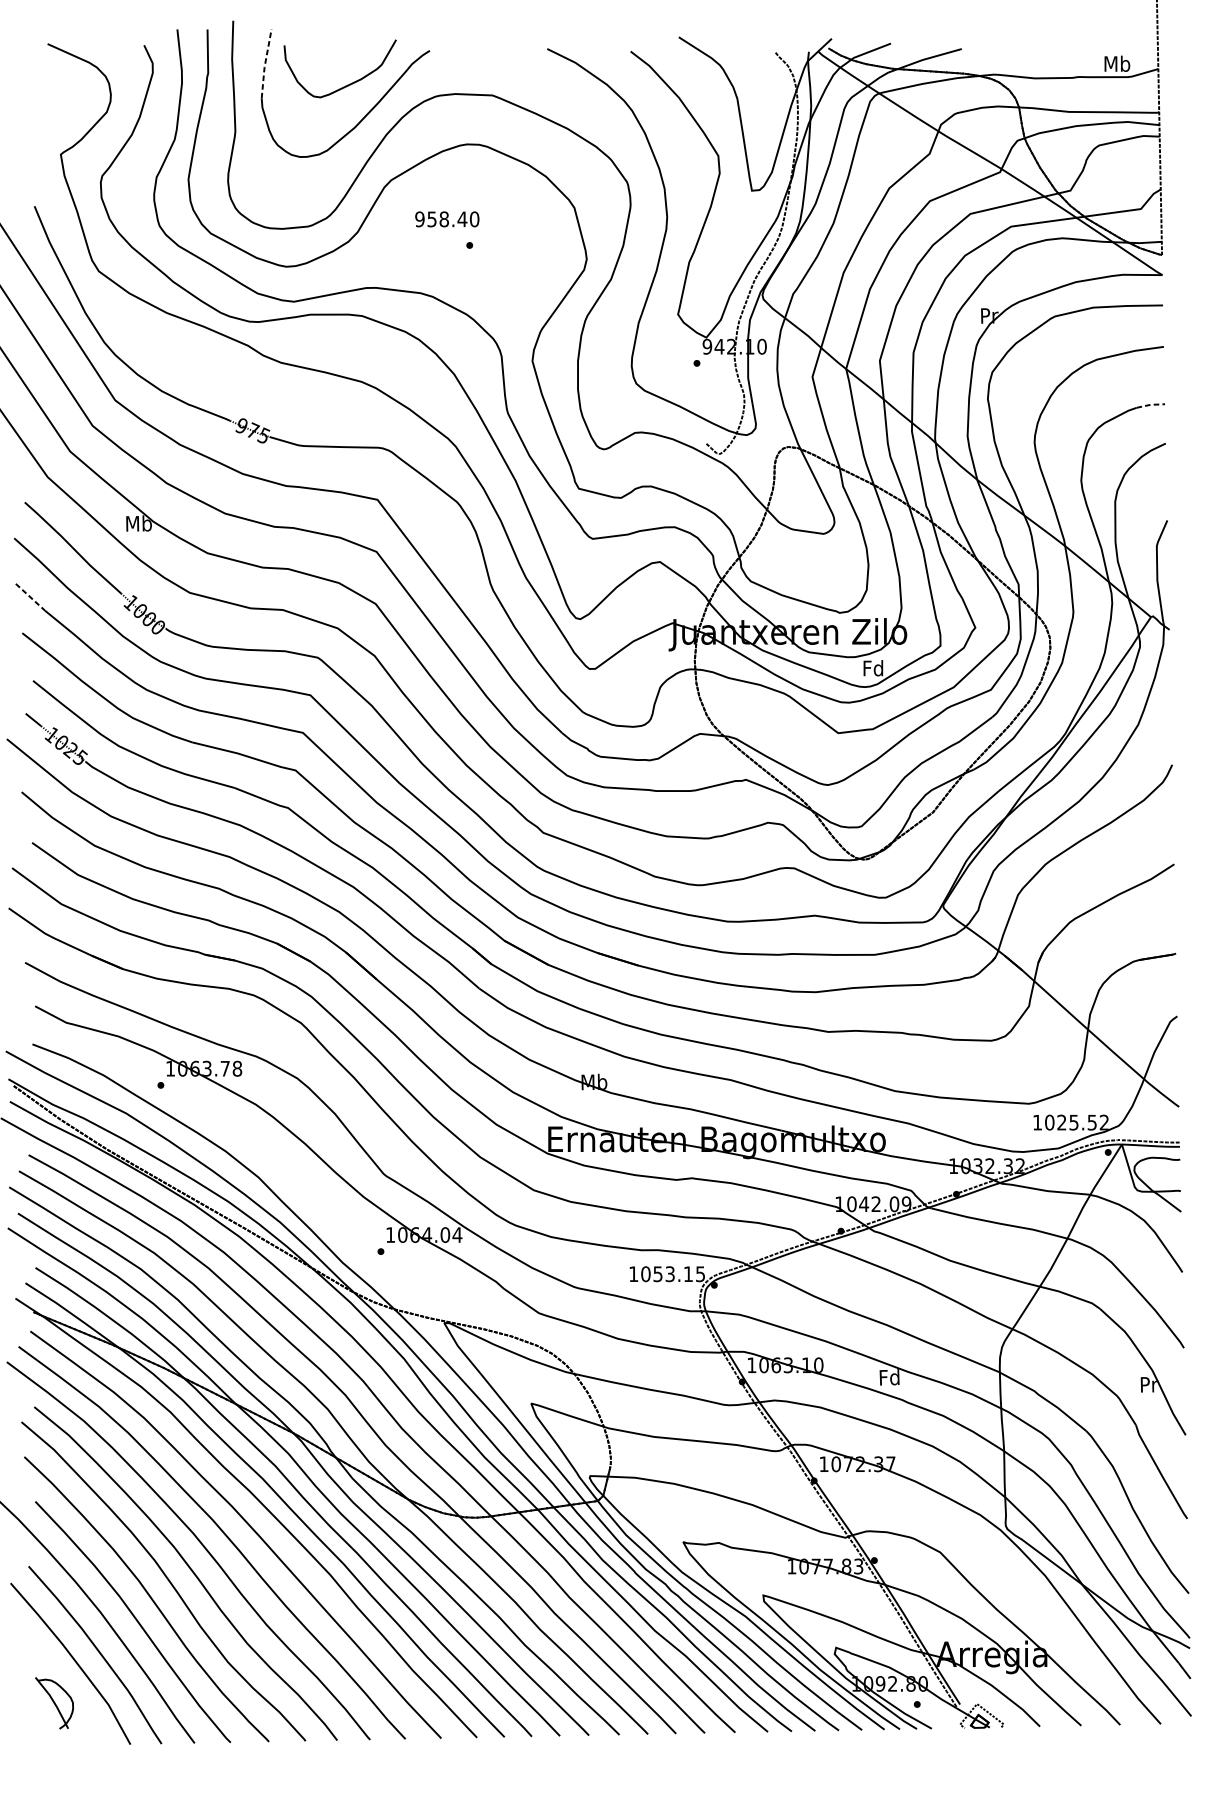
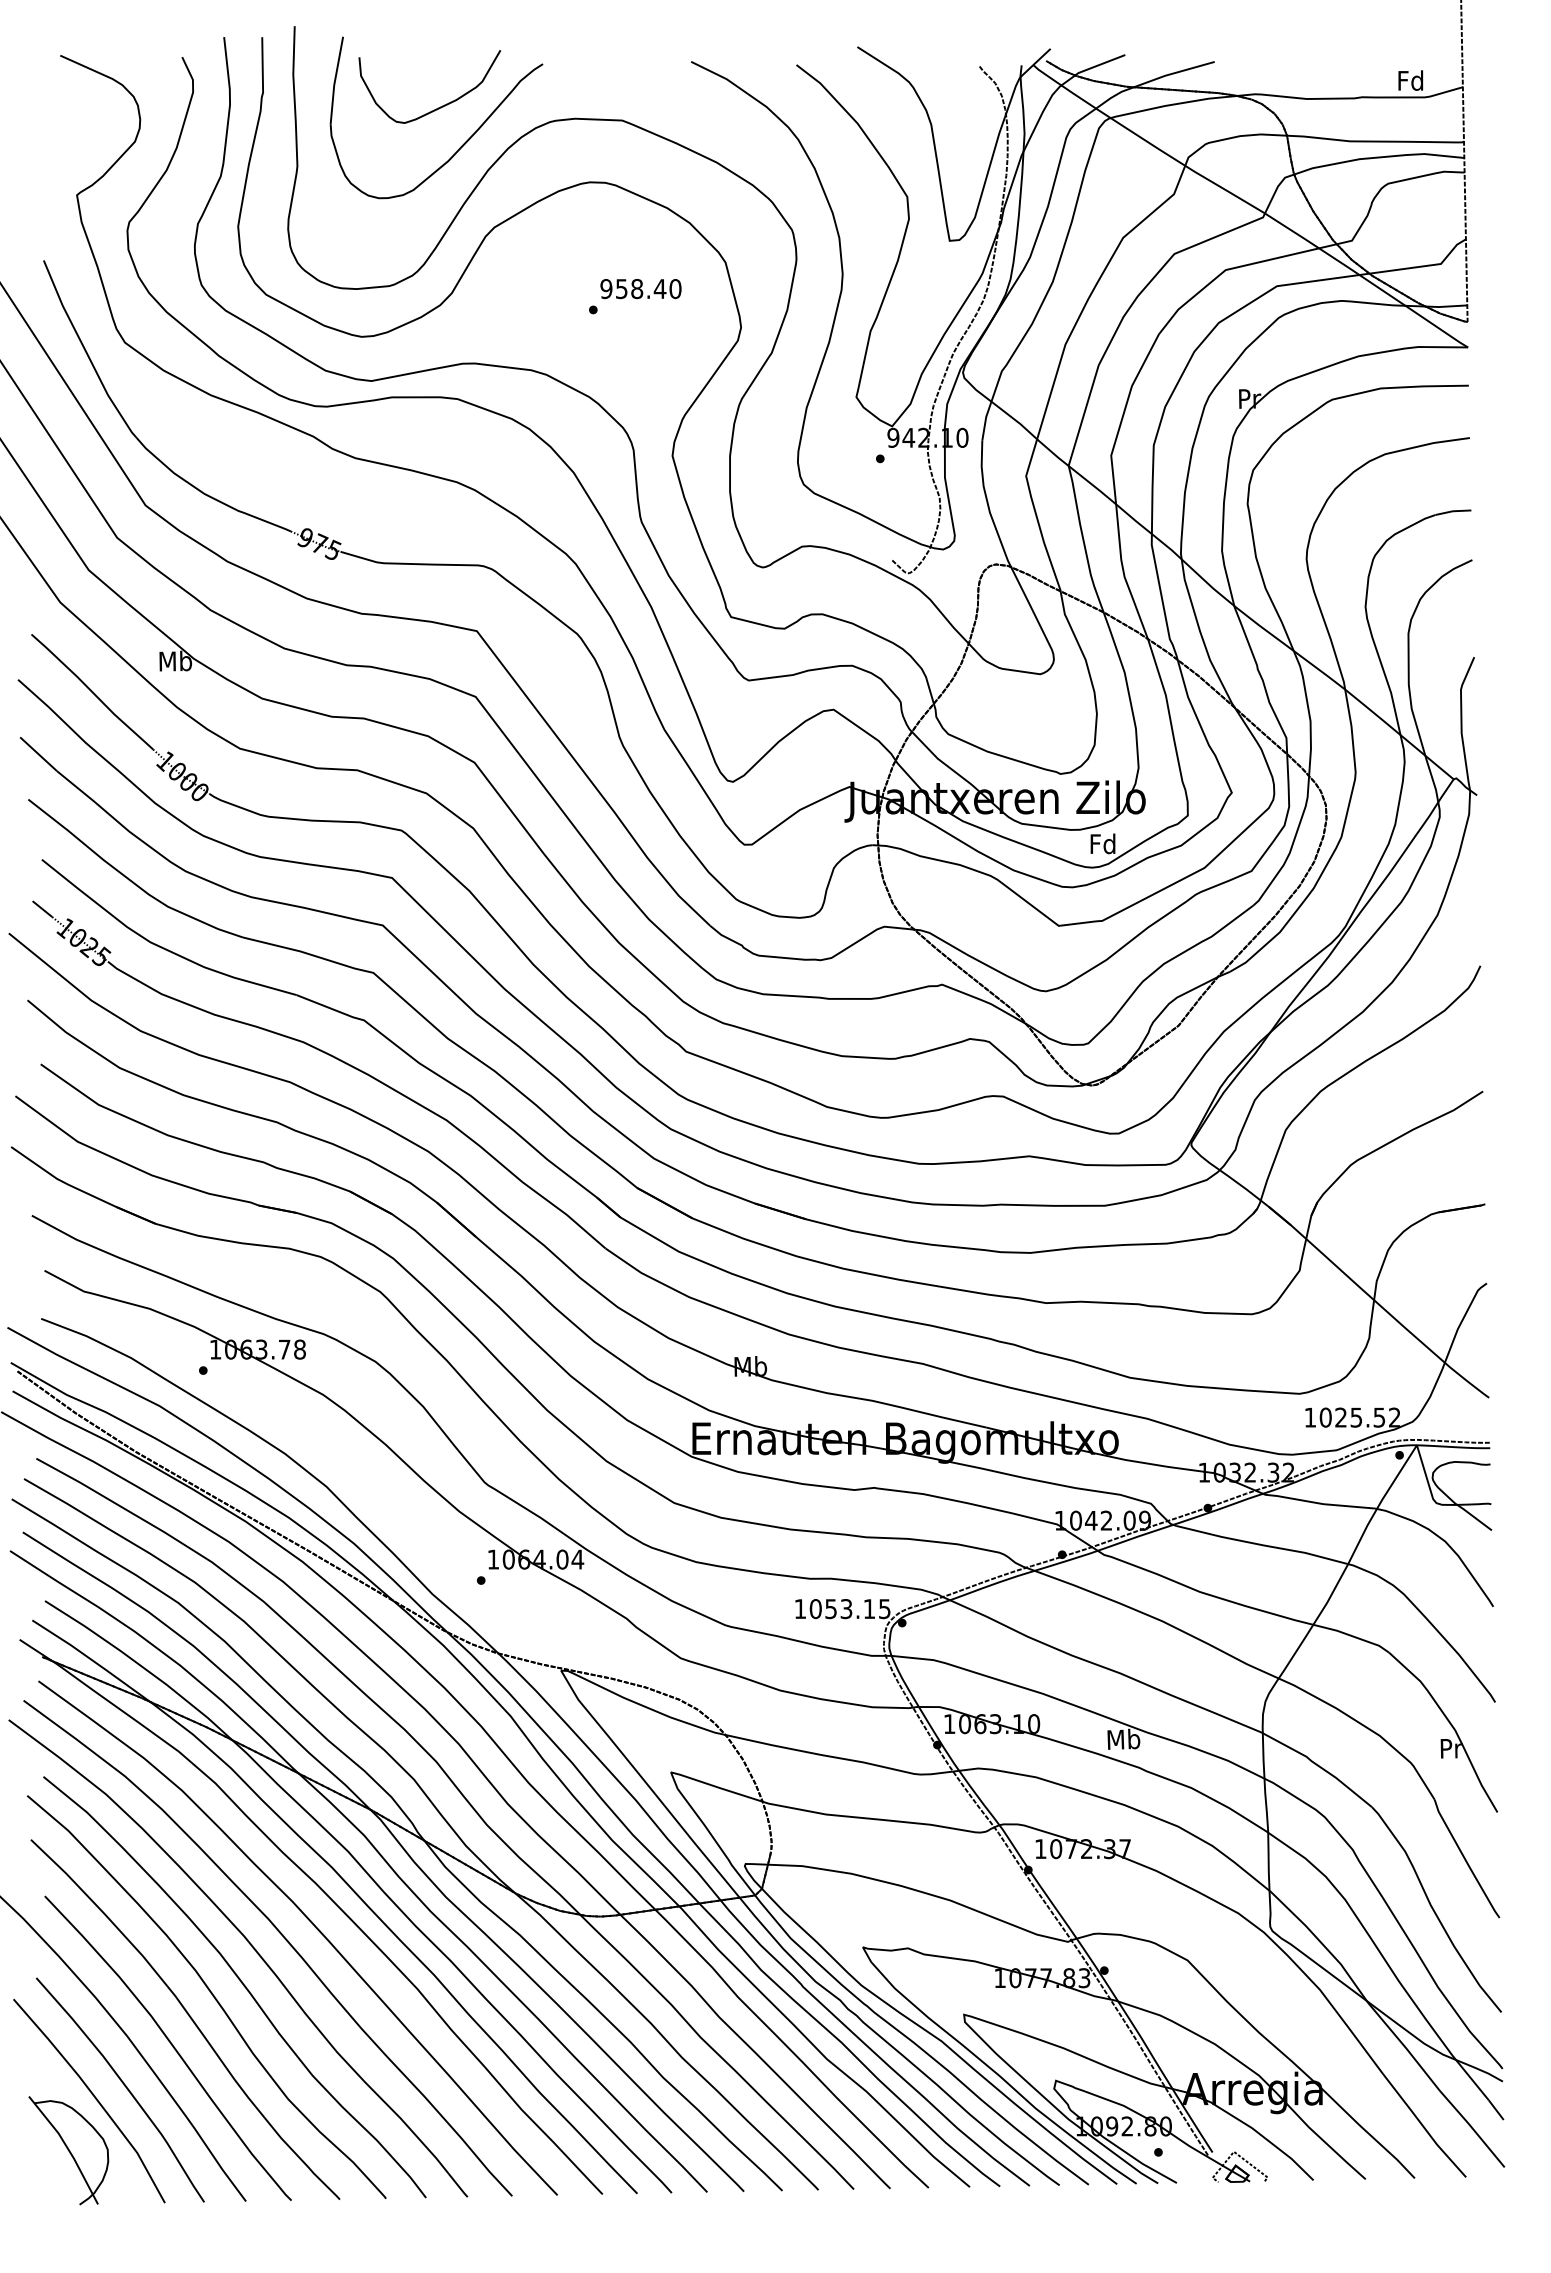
line: (265, 63) -> (335, 80), dashed -> solid
text: (1117, 63) -> (1411, 80), Mb -> Fd
text: (446, 219) -> (640, 289), moved
line: (1150, 405) -> (1452, 511), dashed -> solid
line: (30, 597) -> (38, 754), dashed -> solid
text: (889, 1376) -> (1123, 1738), Fd -> Mb
part: (54, 1702) -> (68, 2150), size x1.67

